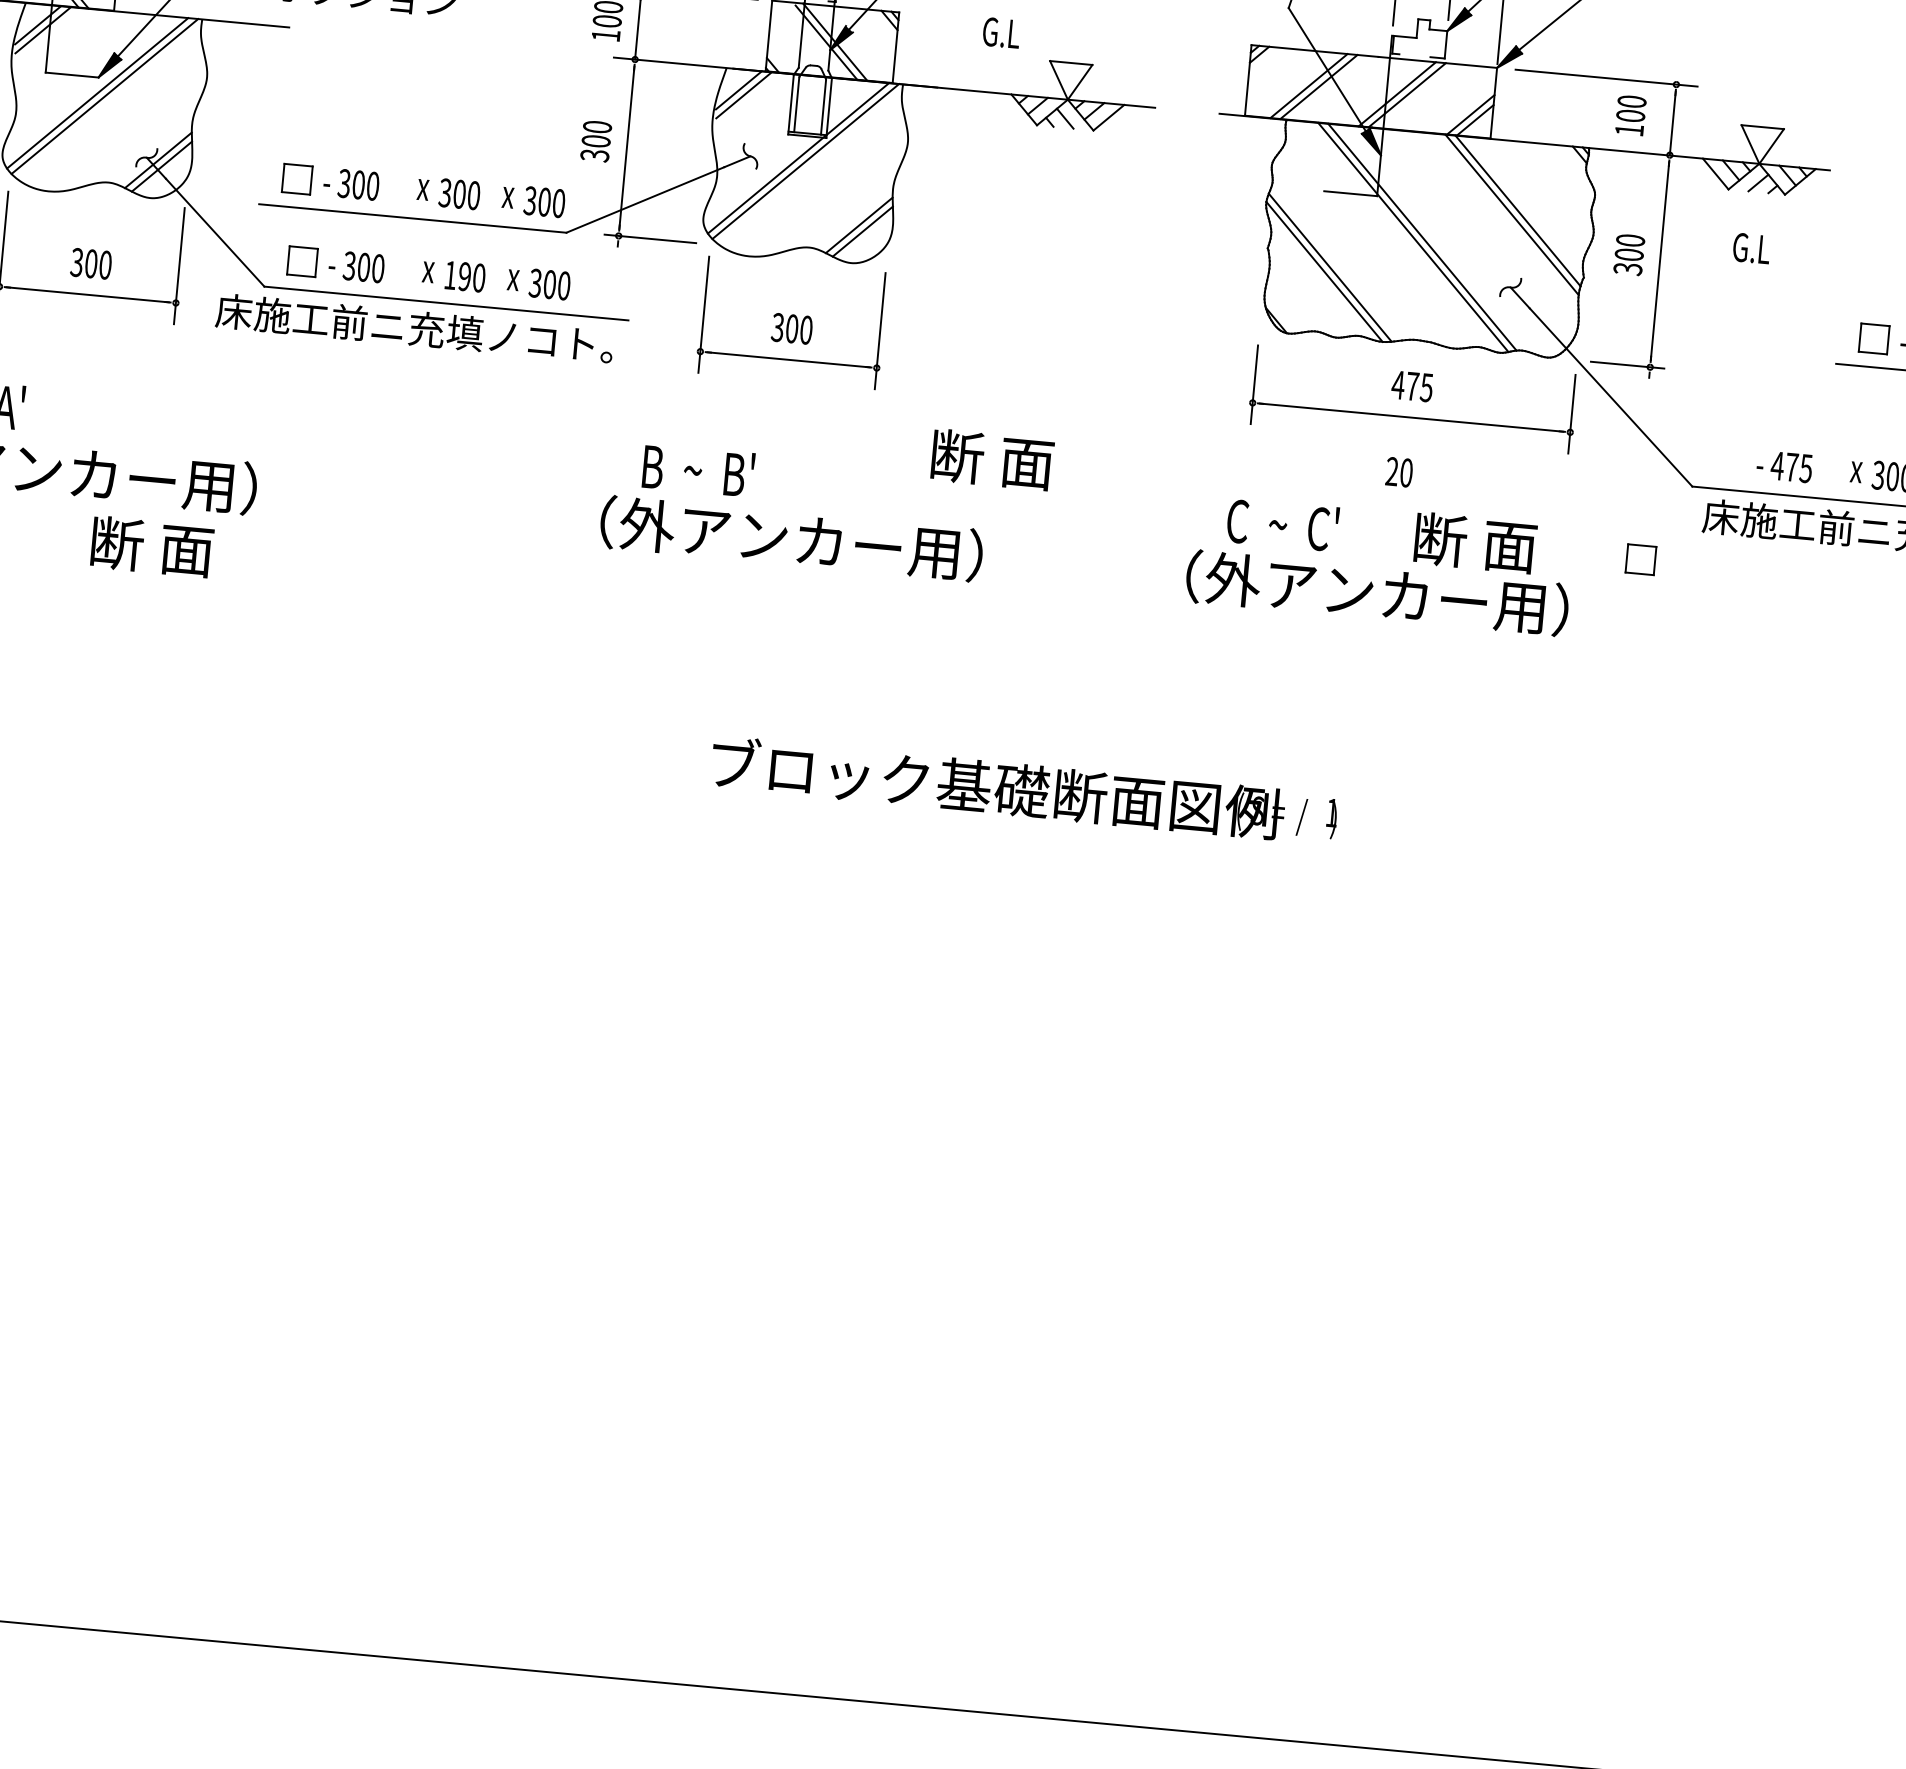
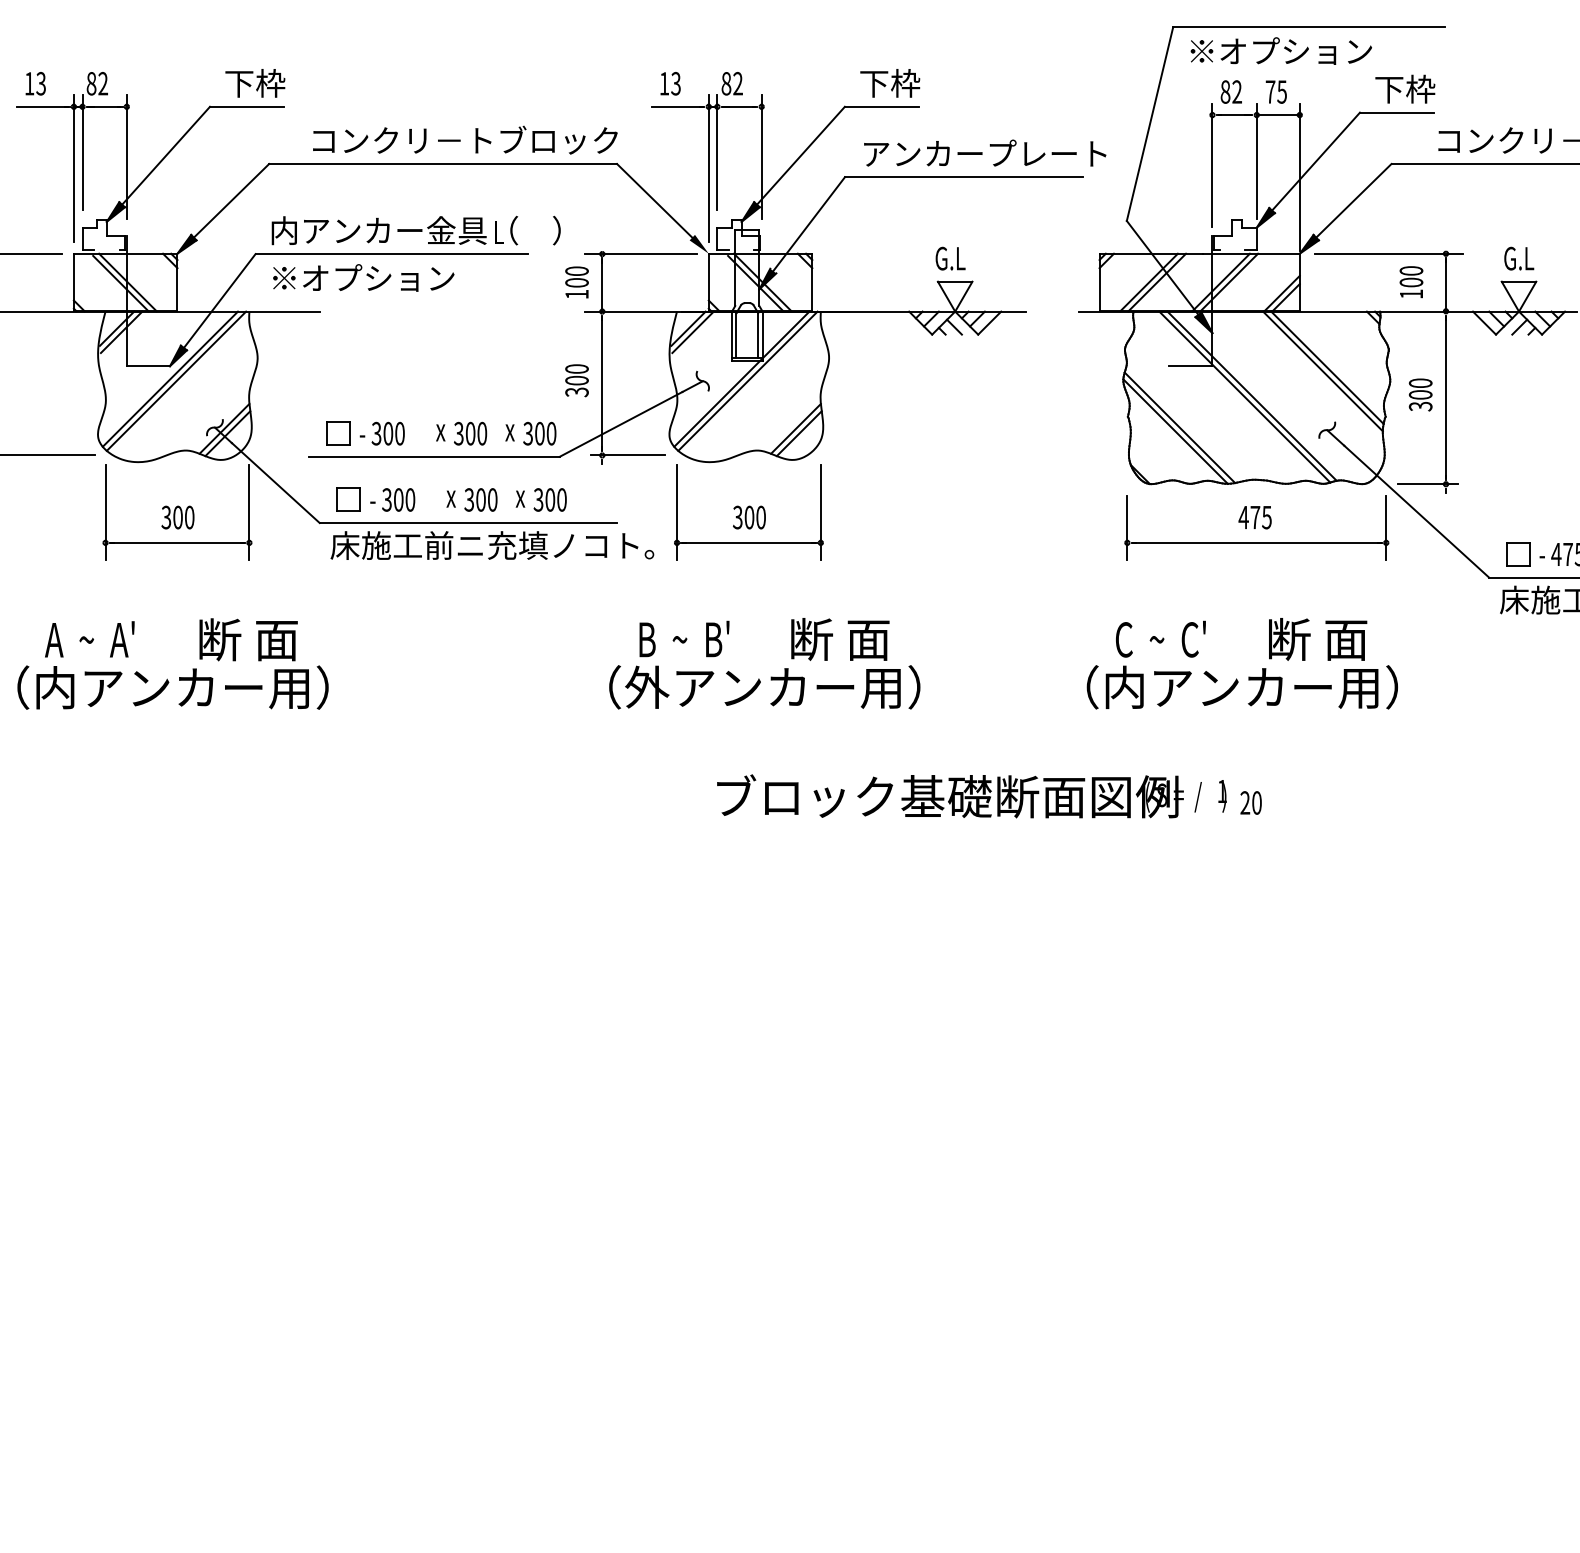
text: (1001, 32) -> (950, 258), moved
text: (1752, 248) -> (1519, 258), moved
text: (456, 275) -> (474, 499), 190 -> 300
text: (414, 328) -> (492, 545), moved
text: (992, 459) -> (840, 639), moved
text: (1398, 471) -> (1250, 802), moved
text: (152, 546) -> (248, 639), moved
part: (1641, 559) -> (1518, 554), moved
text: (1232, 579) -> (1124, 687), （外アンカー用） -> （内アンカー用）
text: (1023, 790) -> (971, 796), moved

